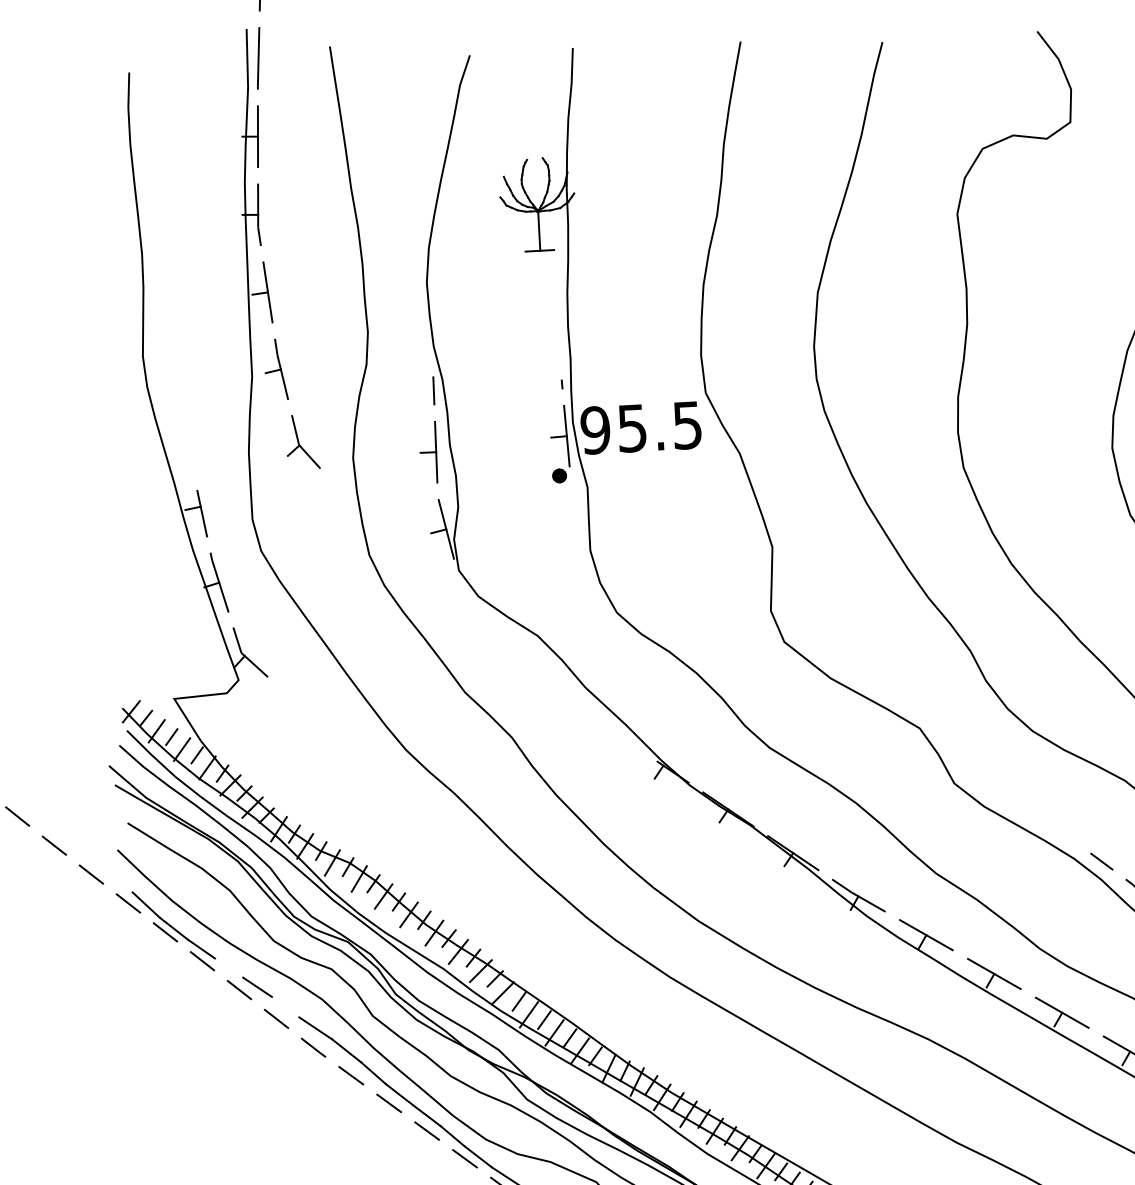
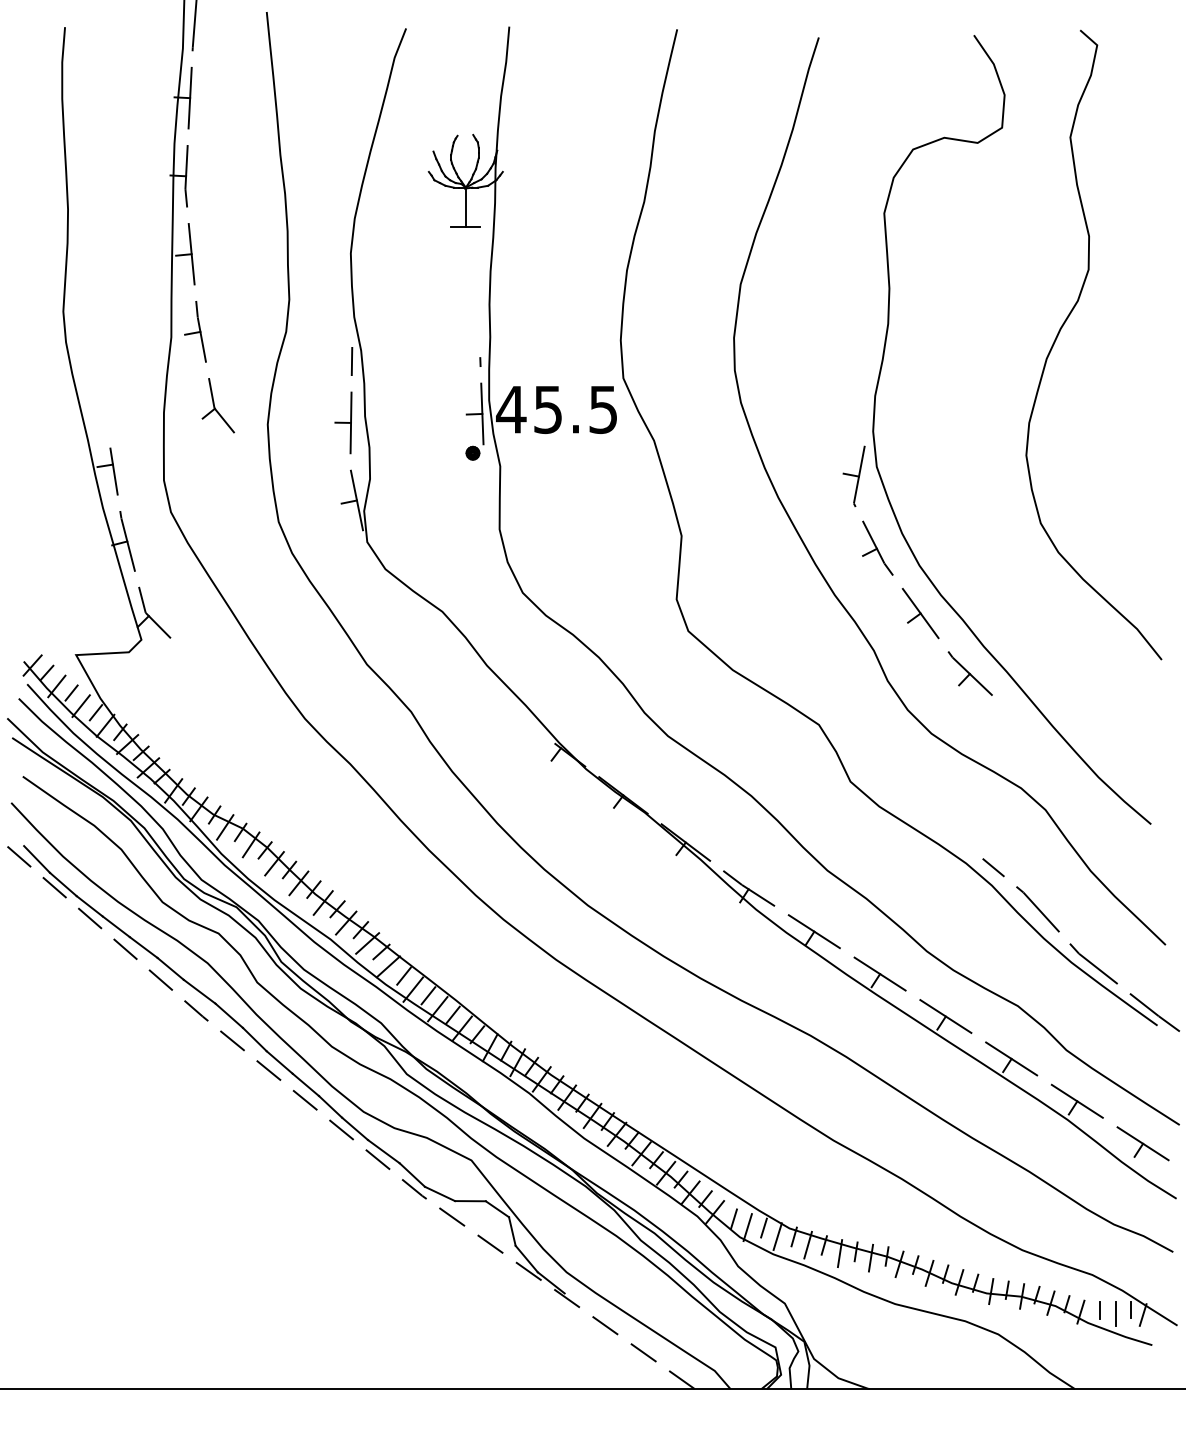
text: (595, 430) -> (511, 409), 95.5 -> 45.5
part: (996, 587) -> (903, 588), added
line: (228, 967) -> (115, 926), added
line: (285, 1006) -> (170, 968), added

